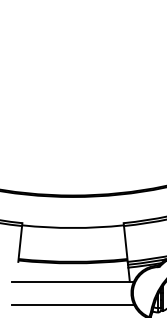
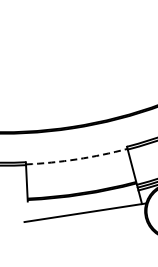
arc: (73, 228) -> (77, 159), solid -> dashed
line: (72, 304) -> (88, 235), removed

